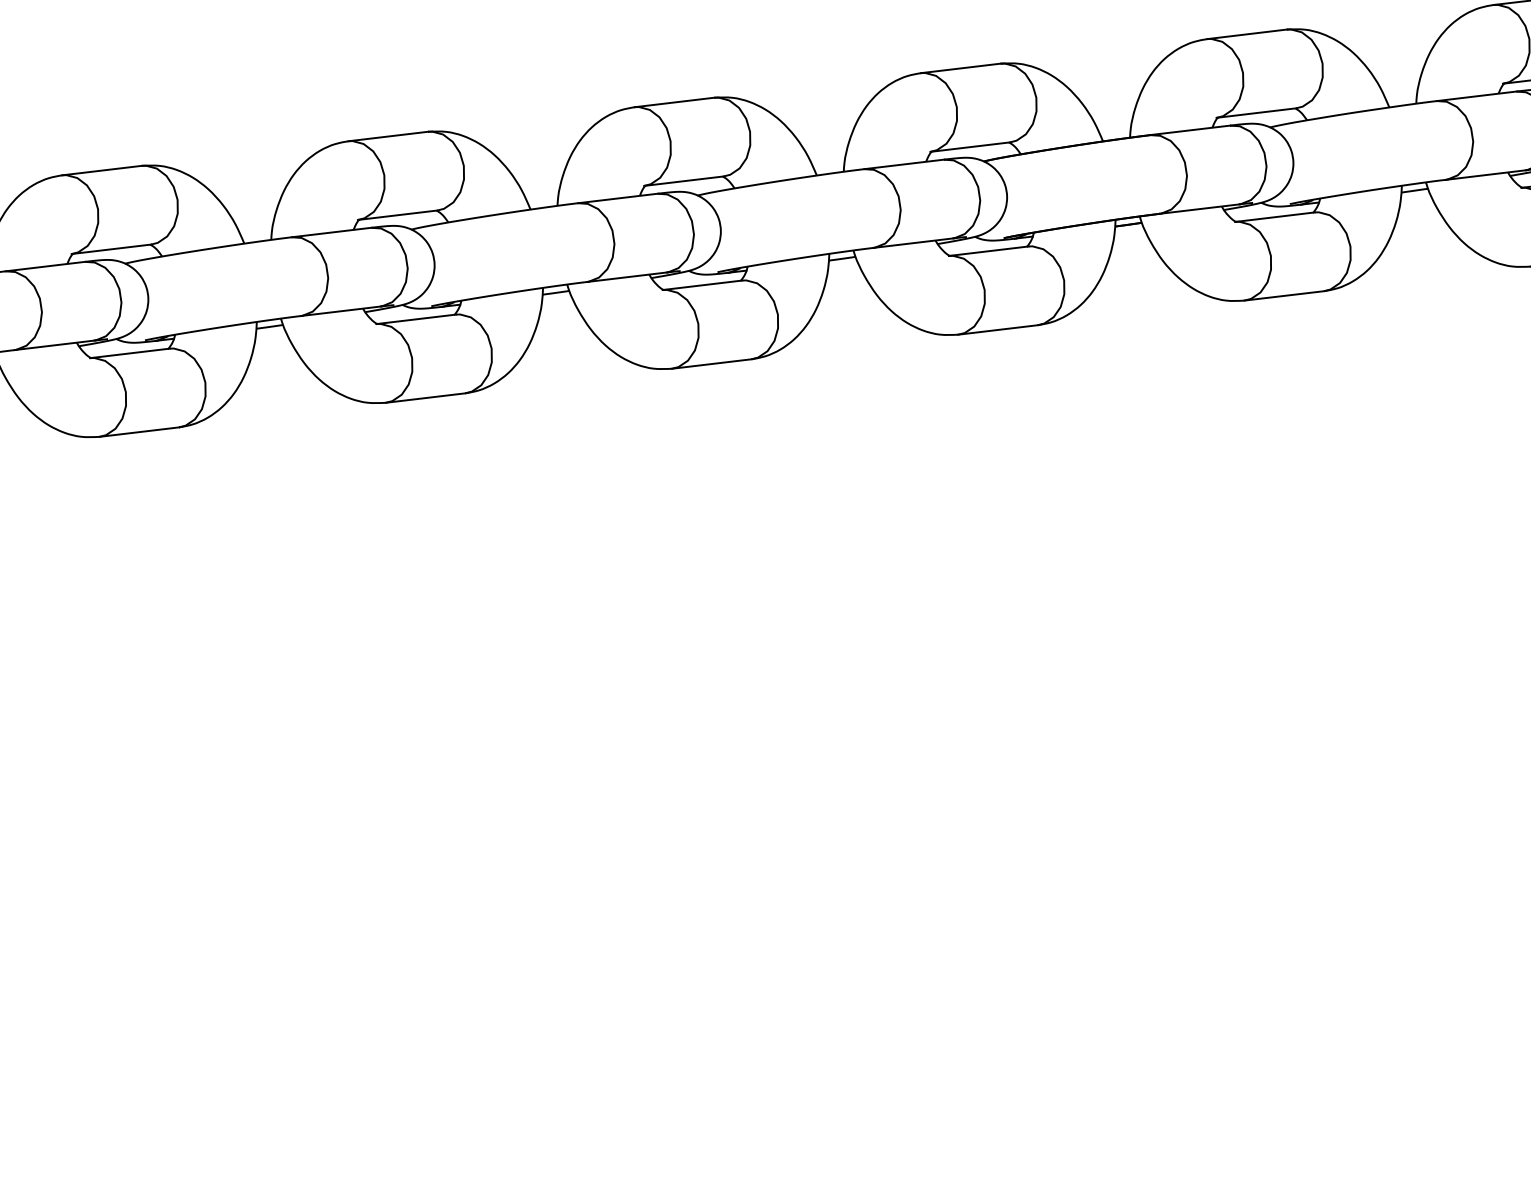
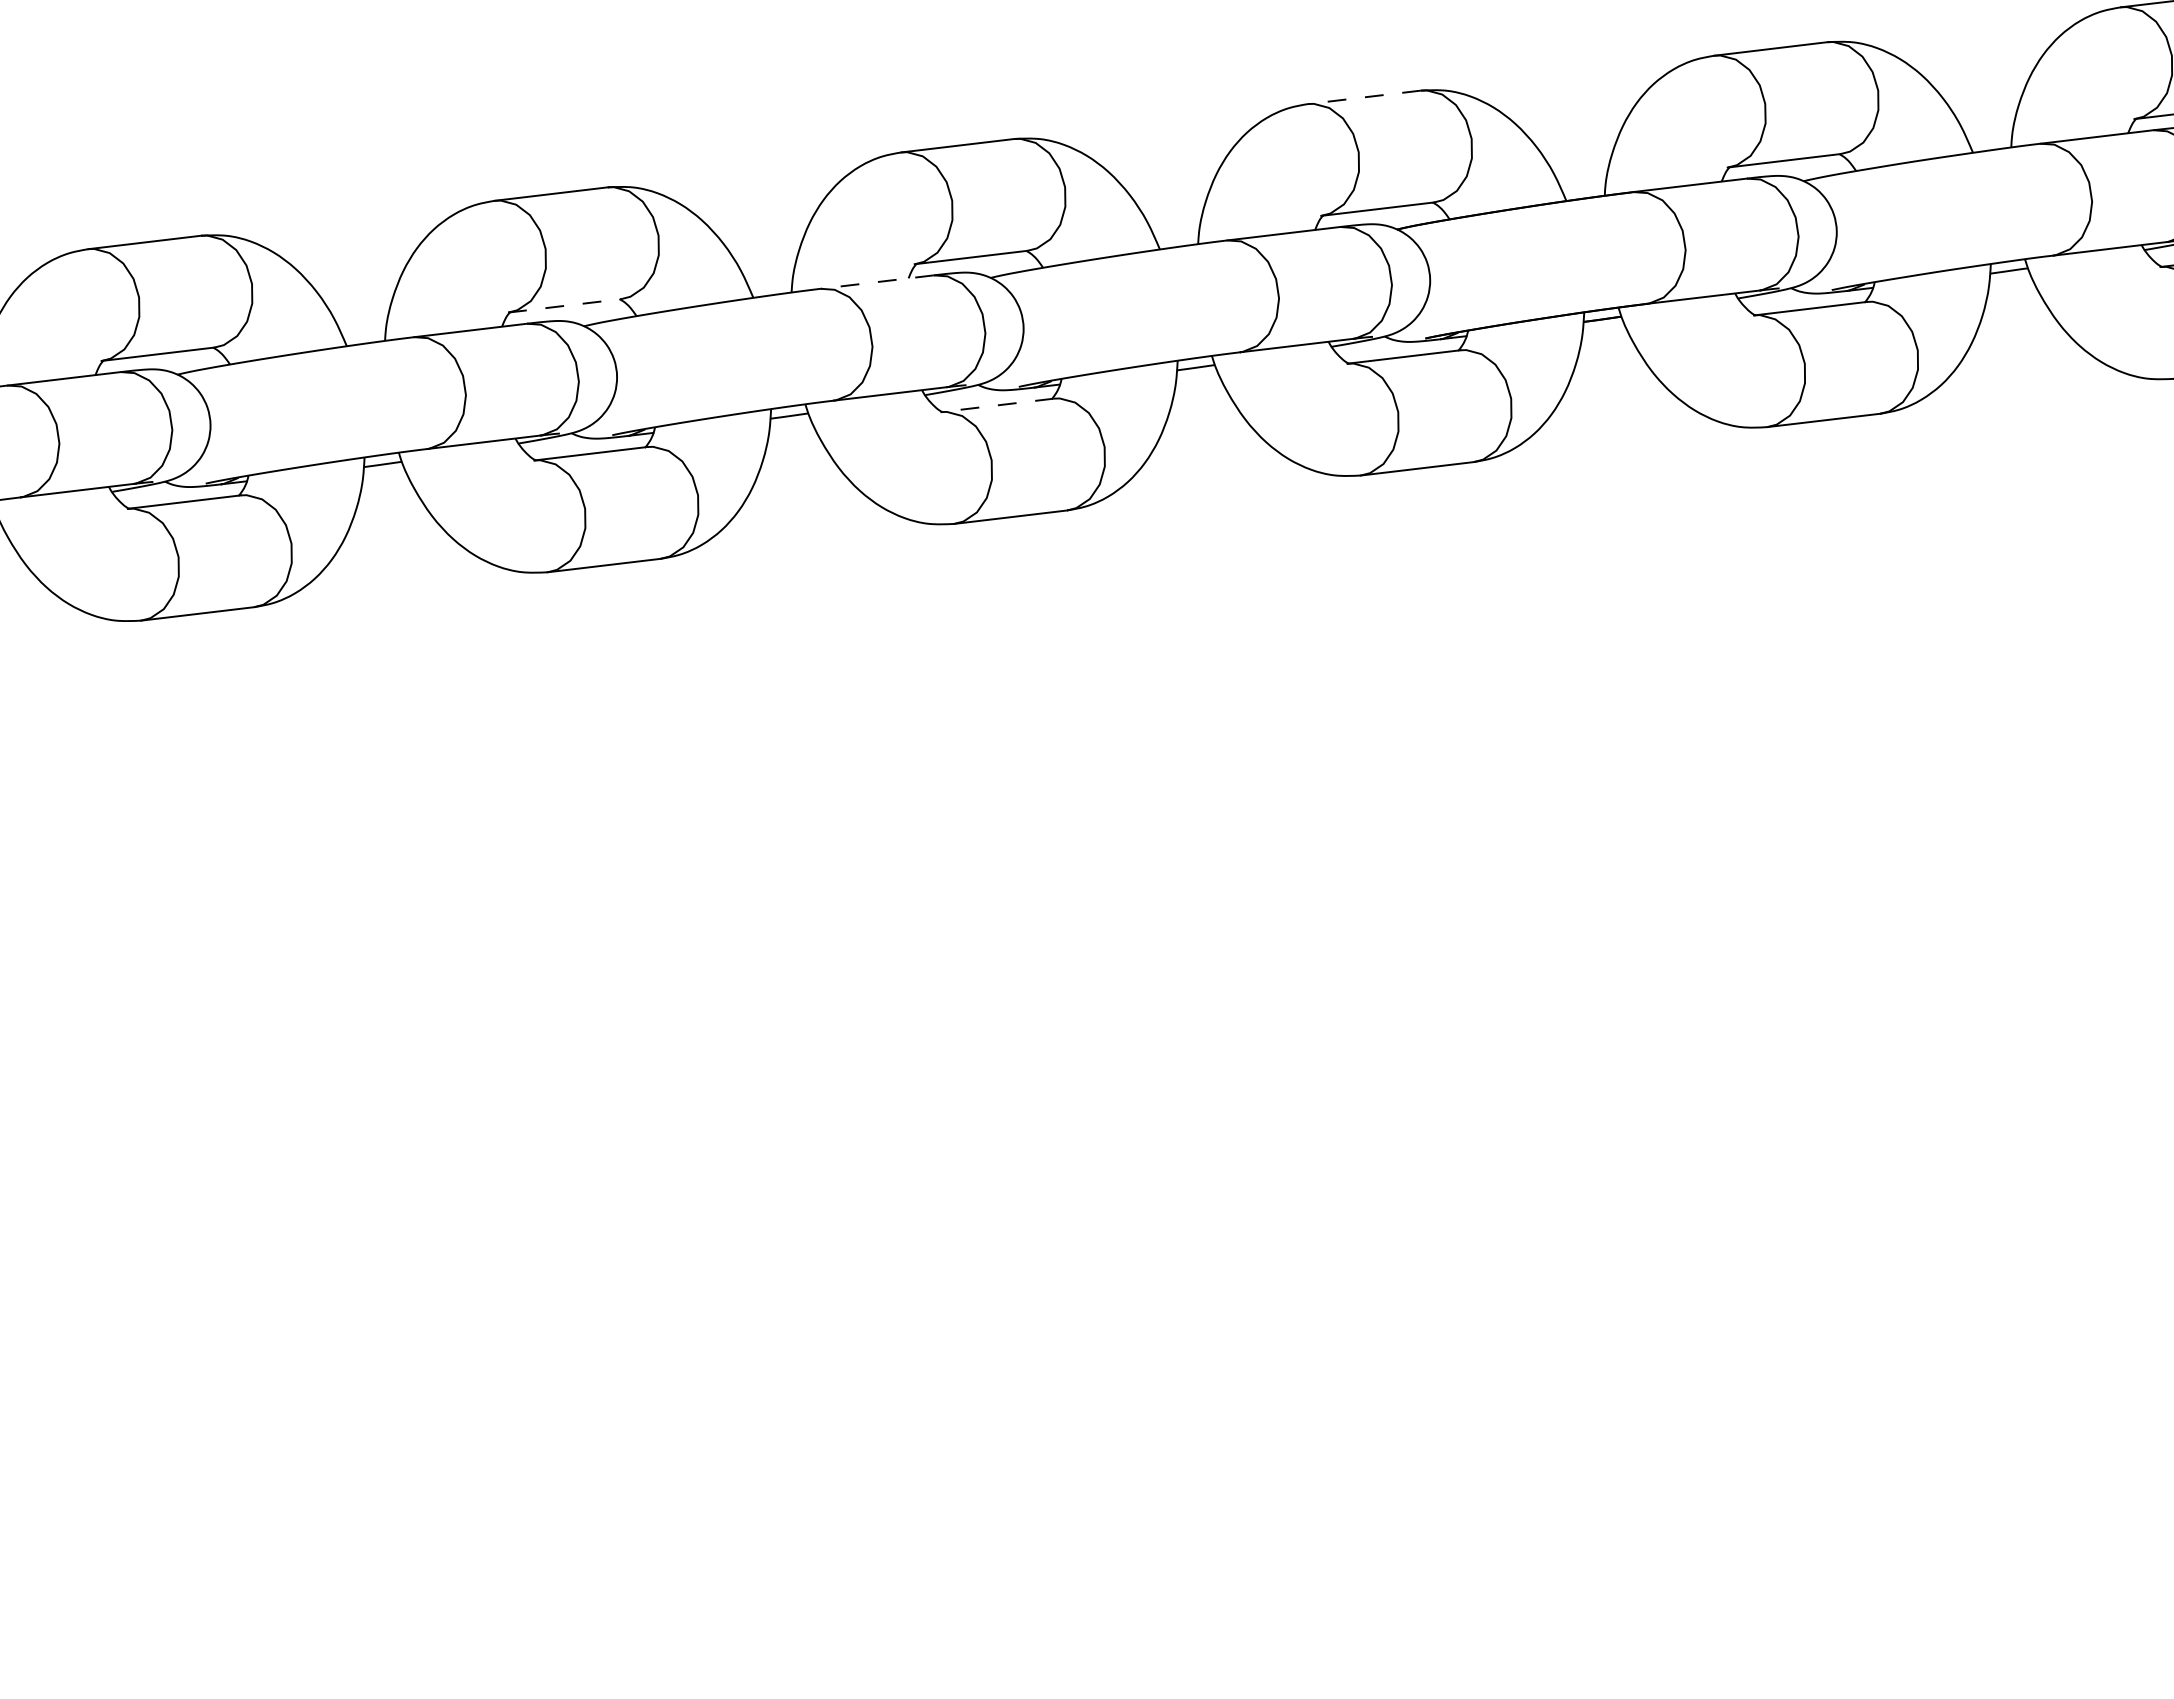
line: (960, 68) -> (1364, 97), solid -> dashed
line: (617, 198) -> (877, 282), solid -> dashed
line: (397, 214) -> (564, 305), solid -> dashed
line: (702, 285) -> (997, 405), solid -> dashed

